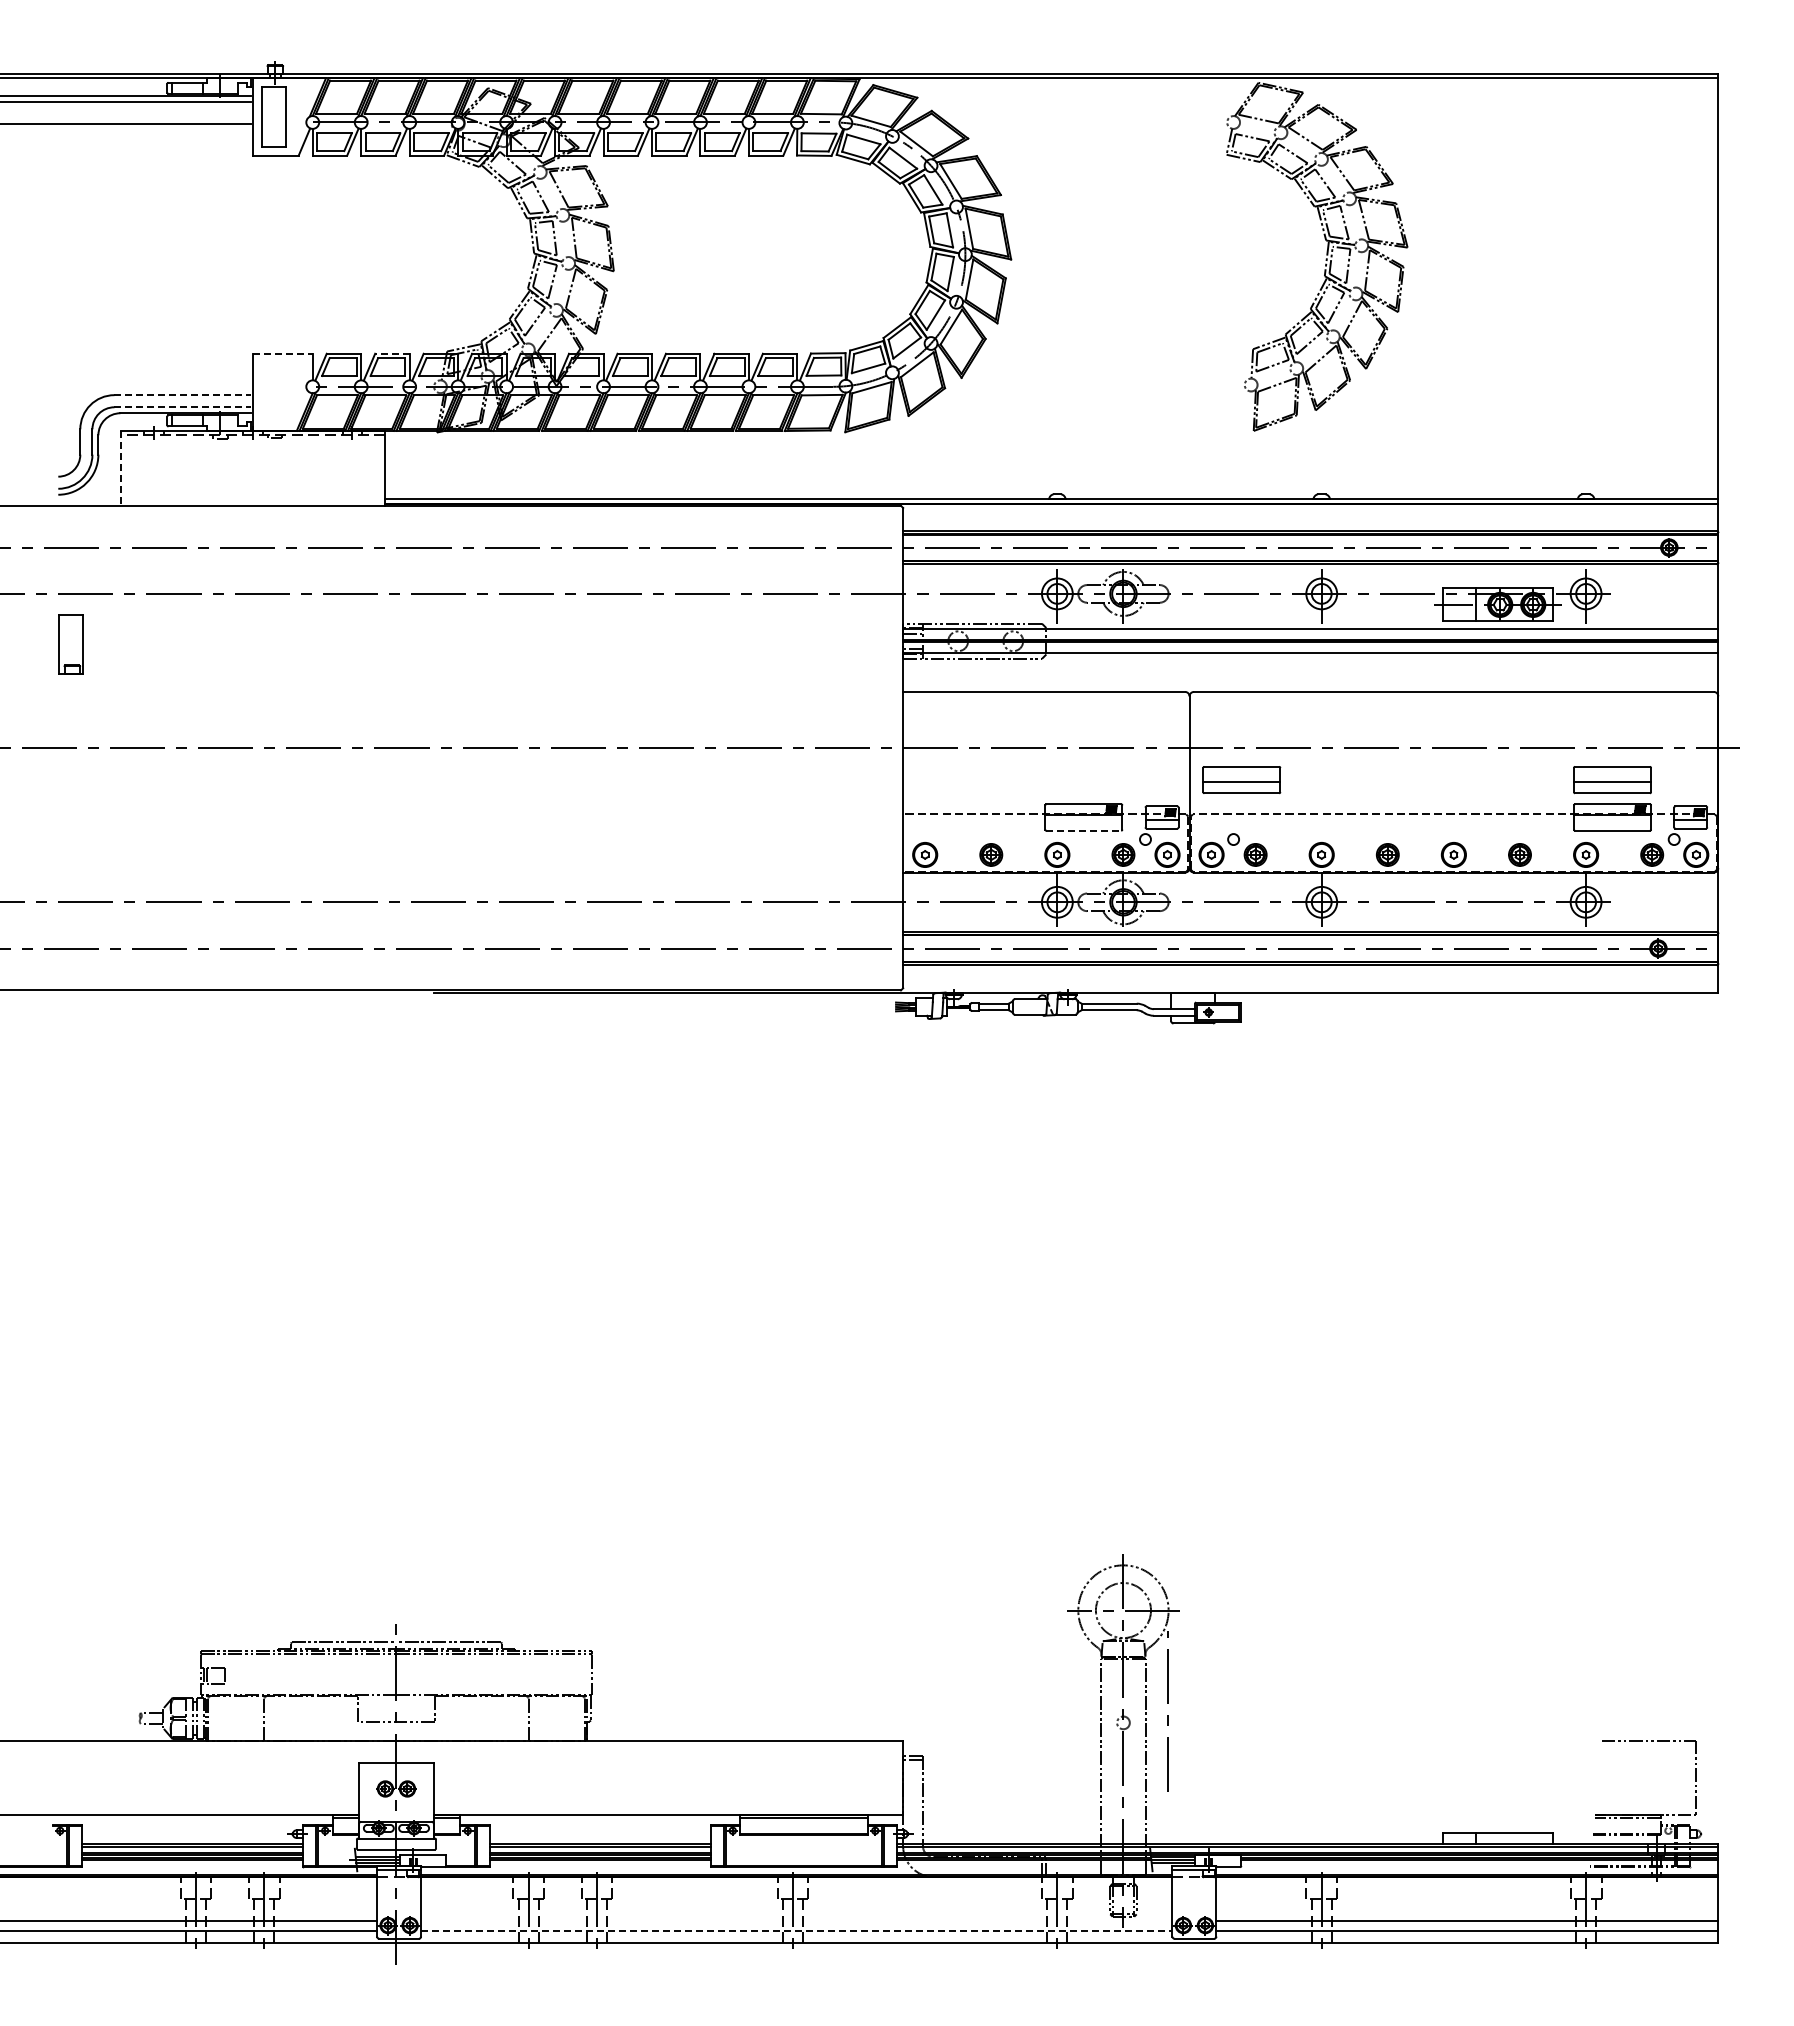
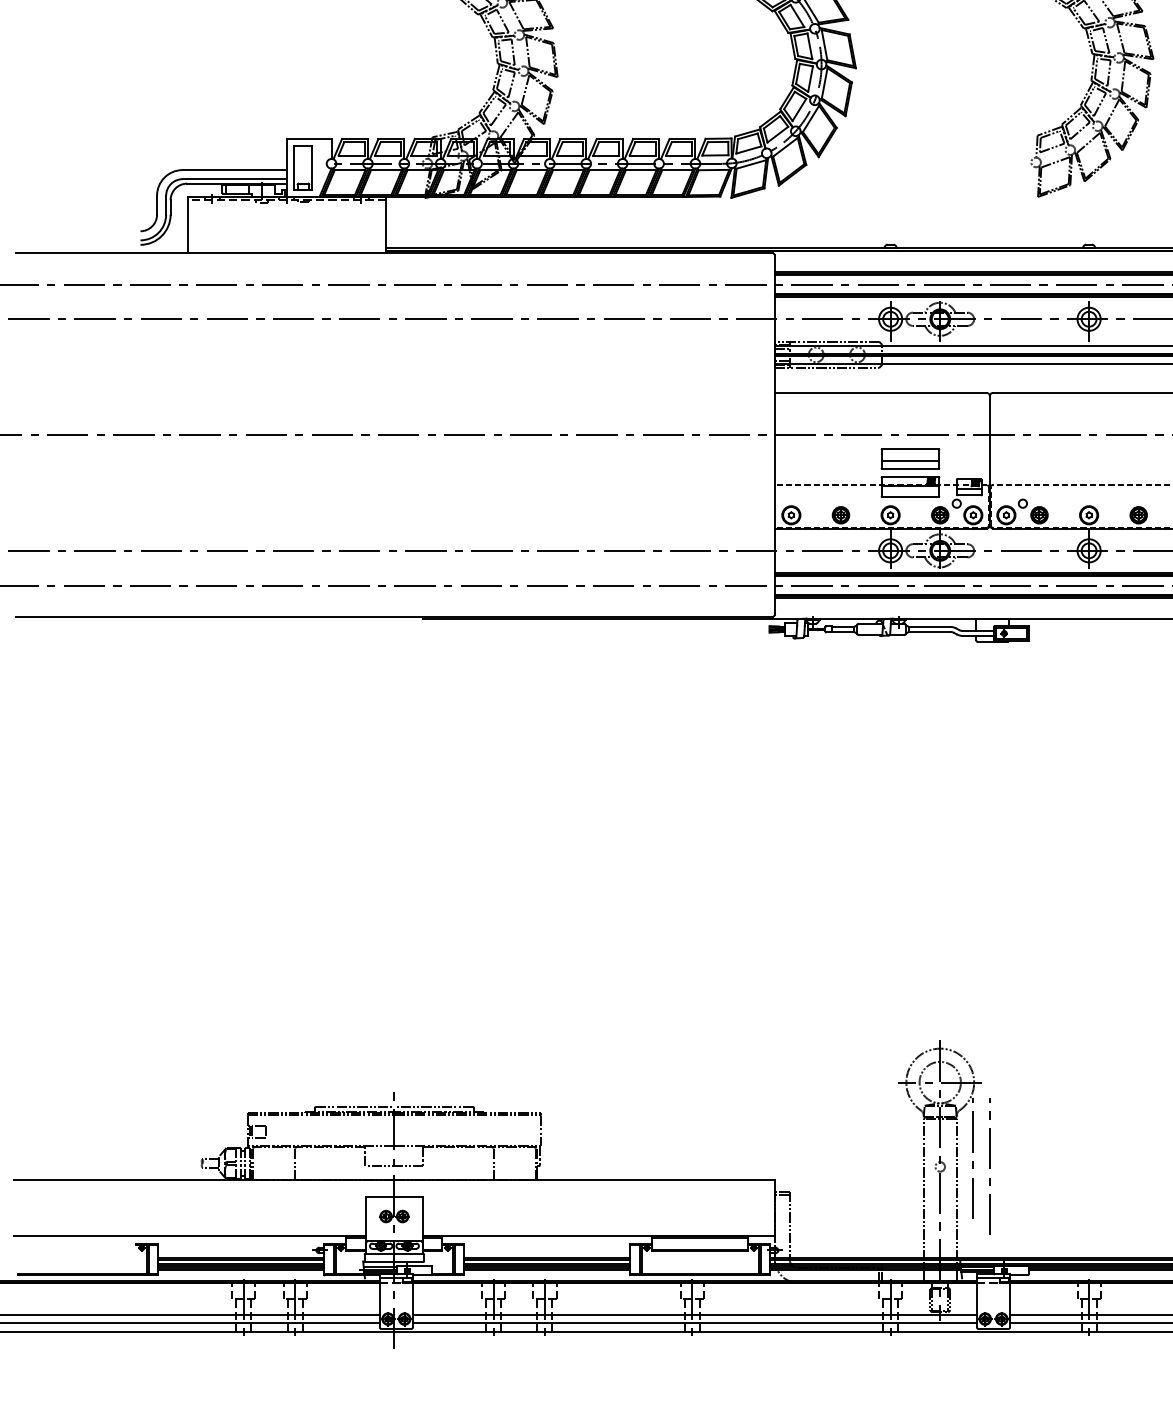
line: (283, 353) -> (309, 138), dashed -> solid
line: (391, 353) -> (390, 138), dashed -> solid
line: (183, 395) -> (234, 170), dashed -> solid
line: (183, 407) -> (234, 179), dashed -> solid
line: (121, 468) -> (187, 225), dashed -> solid
part: (70, 644) -> (302, 168), moved
part: (1241, 779) -> (910, 458), moved
line: (1084, 830) -> (910, 496), dashed -> solid
line: (1189, 1722) -> (989, 1166), added
line: (796, 1920) -> (694, 1315), added
line: (796, 1930) -> (694, 1322), dashed -> solid

